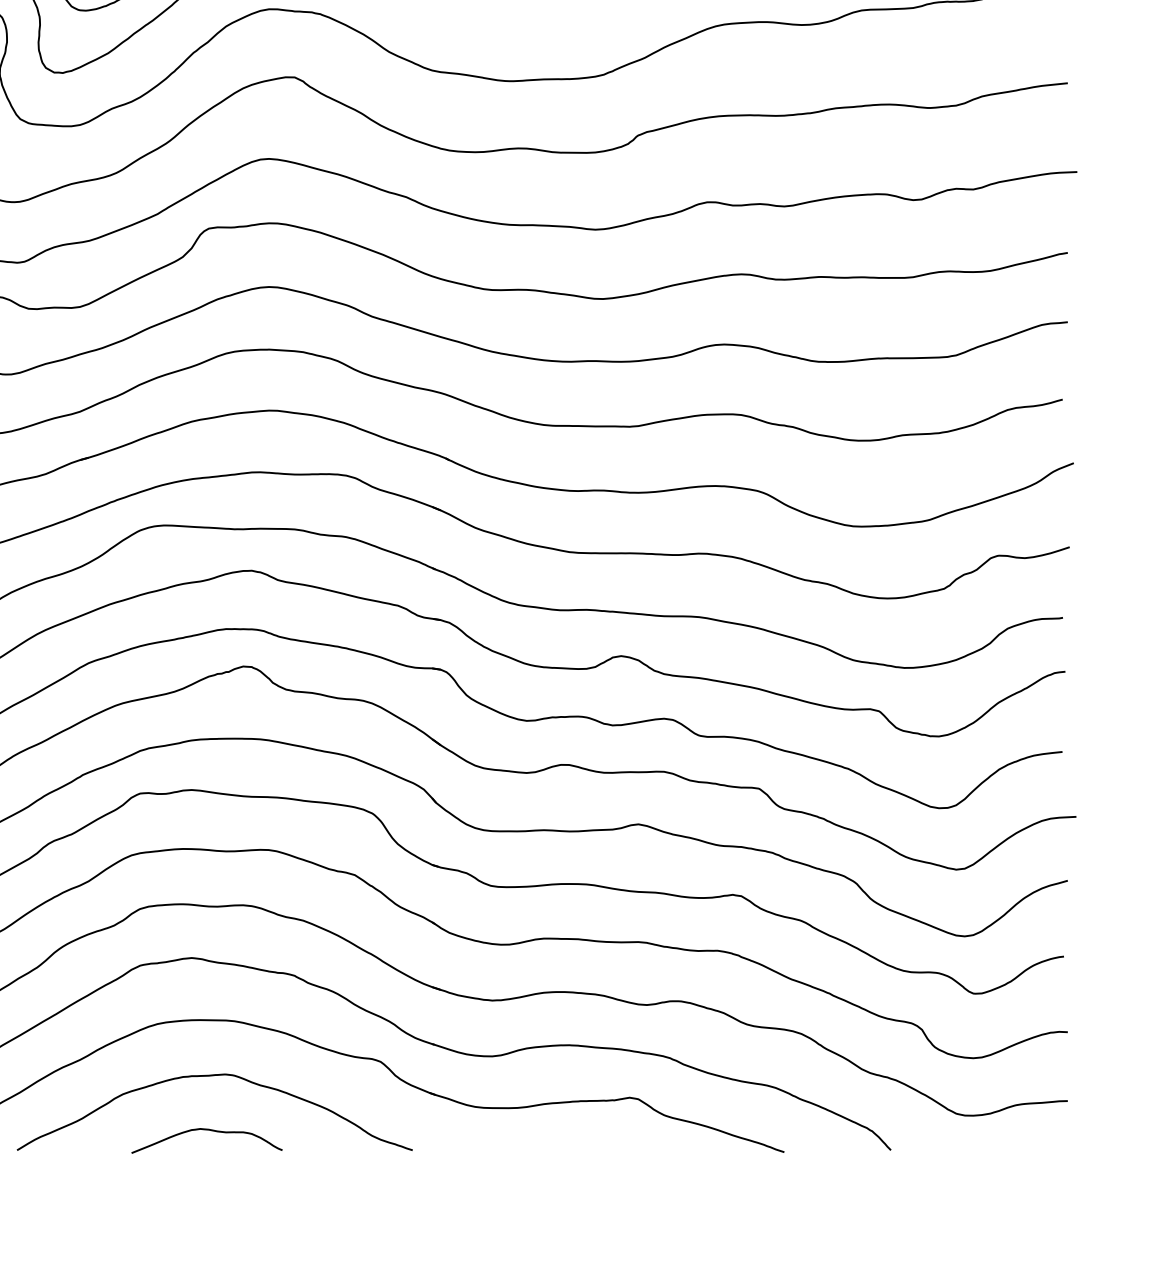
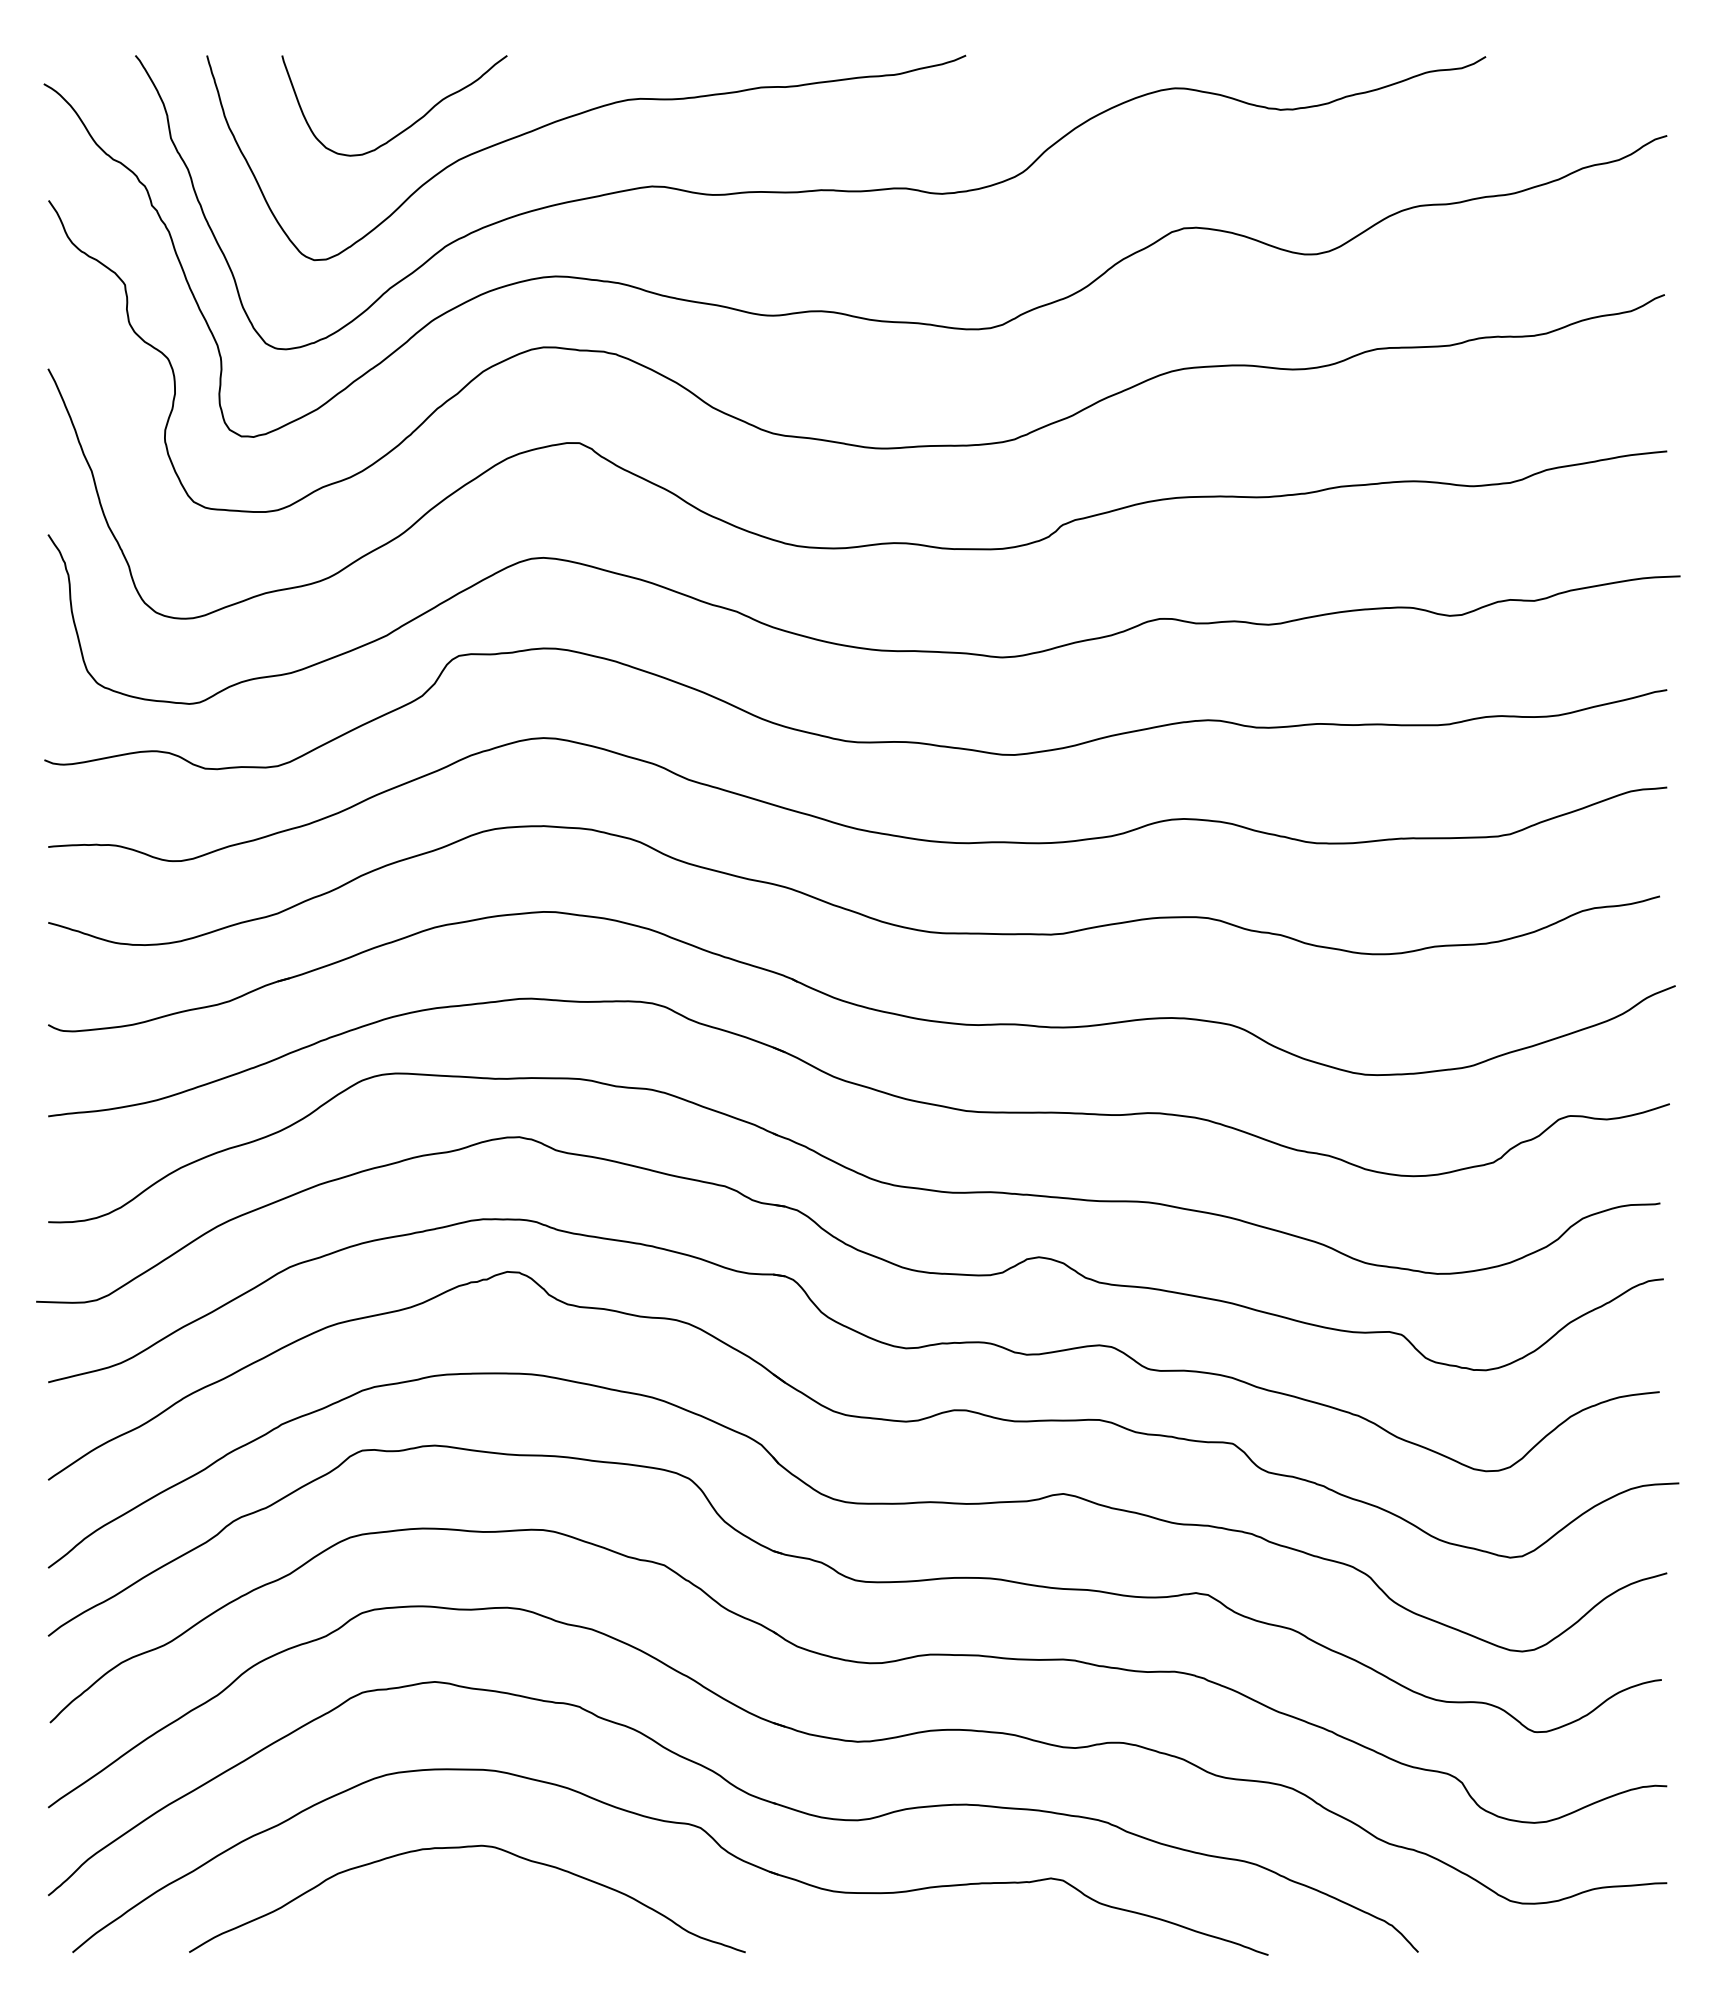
curve: (207, 1130) -> (456, 1924), removed

